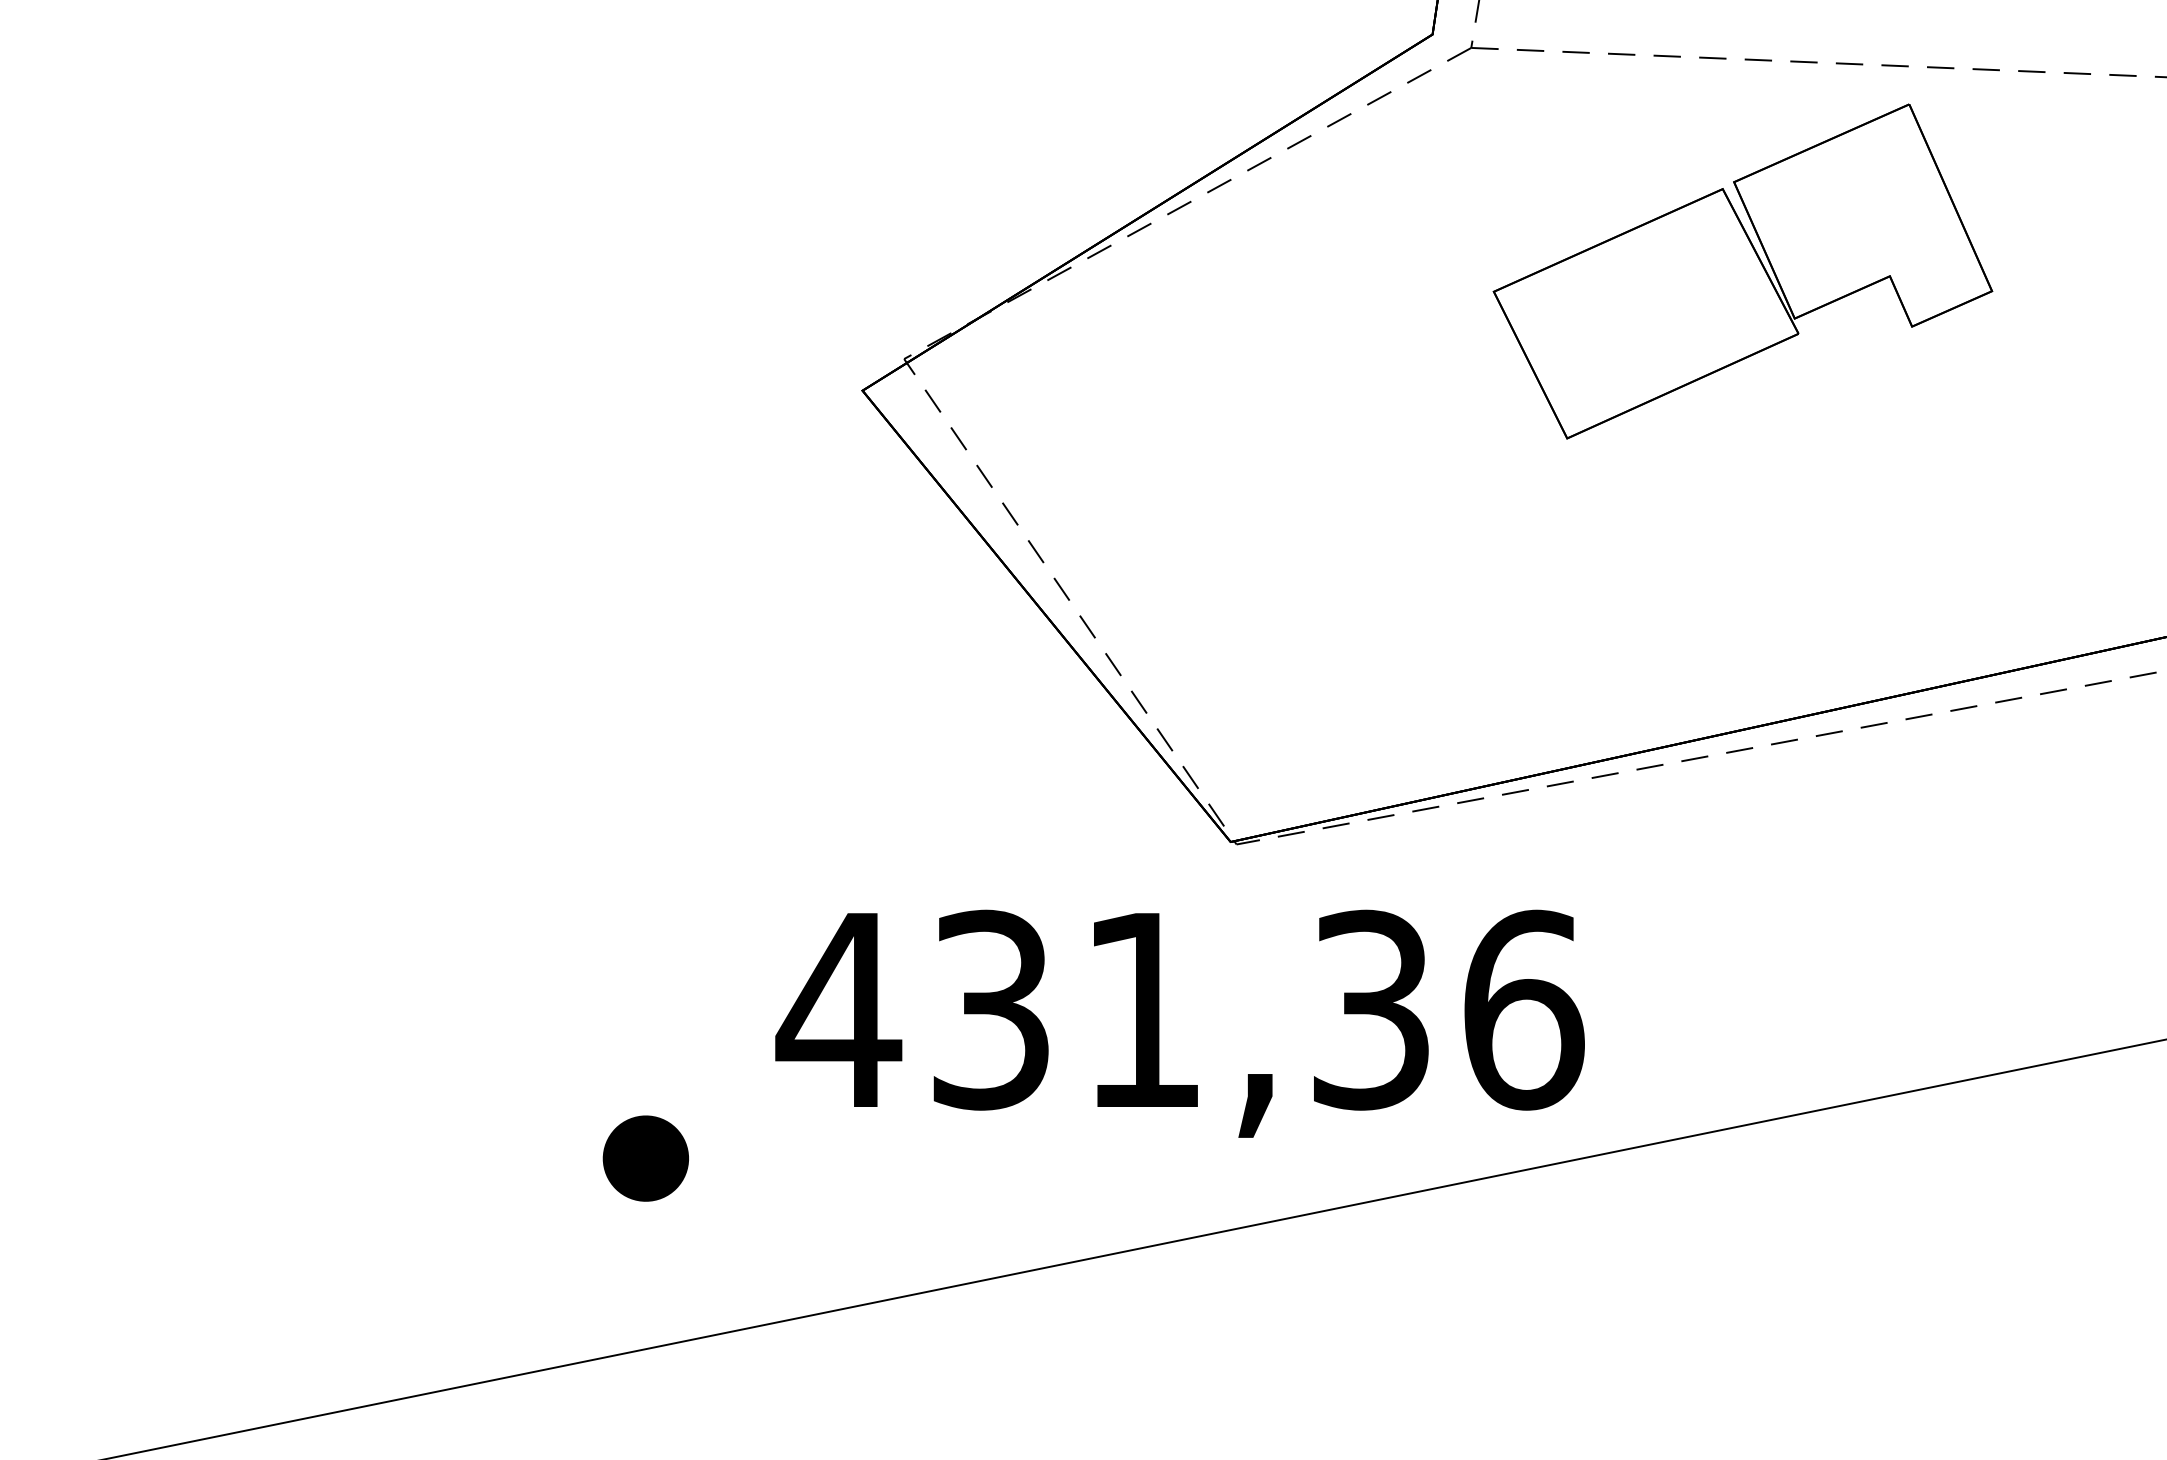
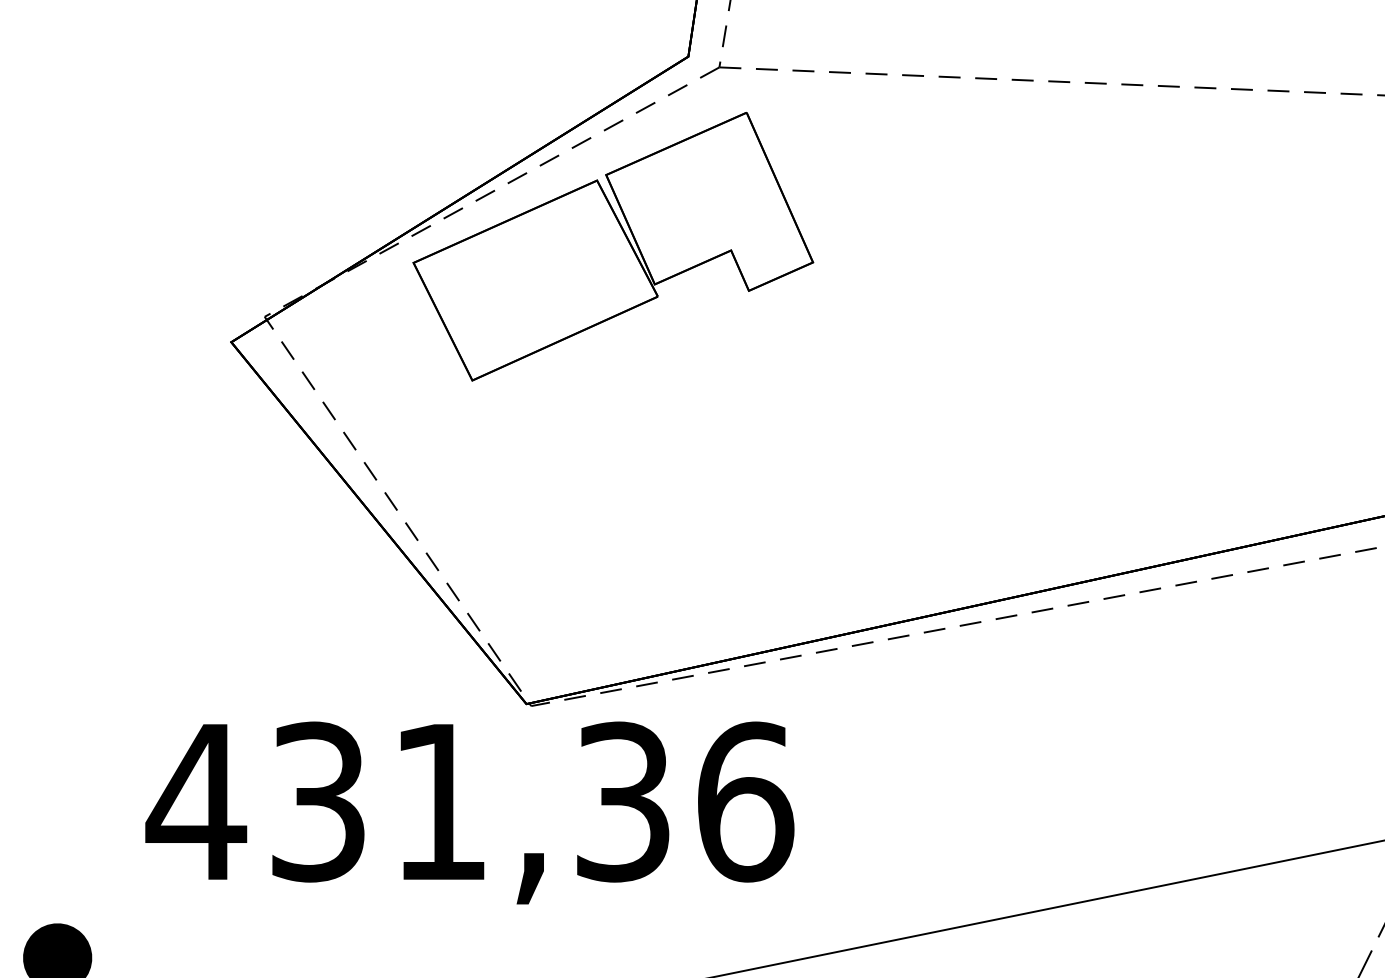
part: (1742, 271) -> (612, 246), moved
text: (1179, 1023) -> (469, 812), moved

